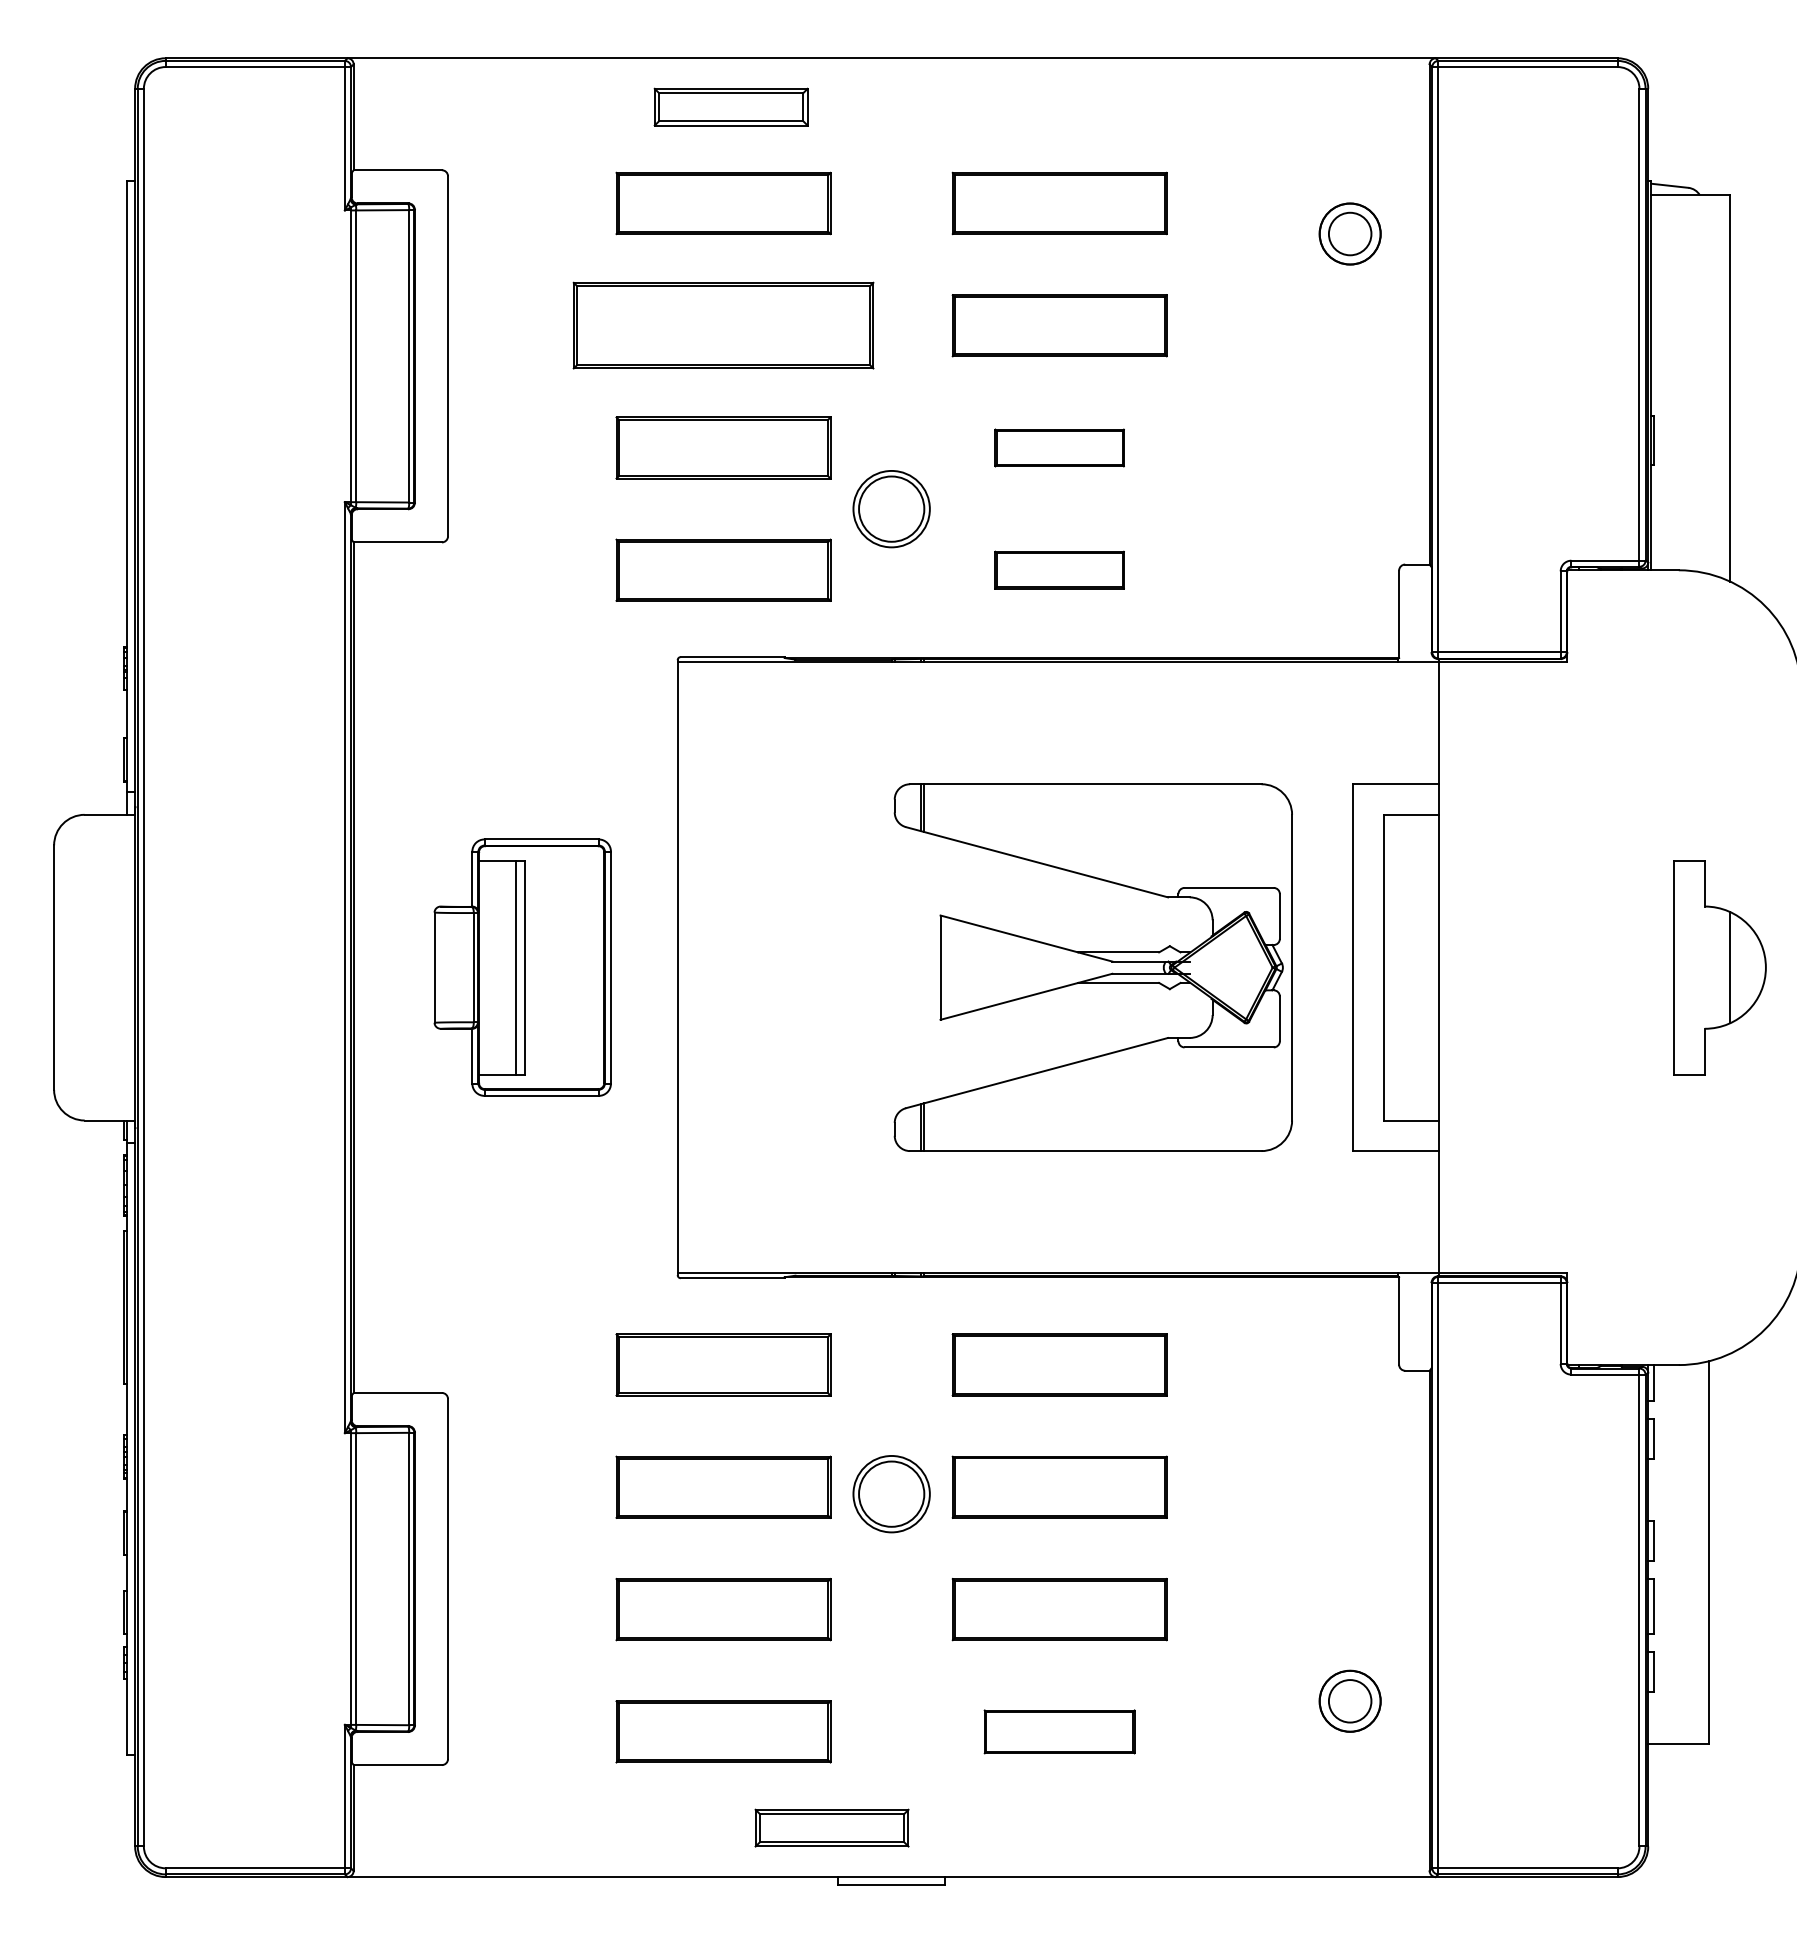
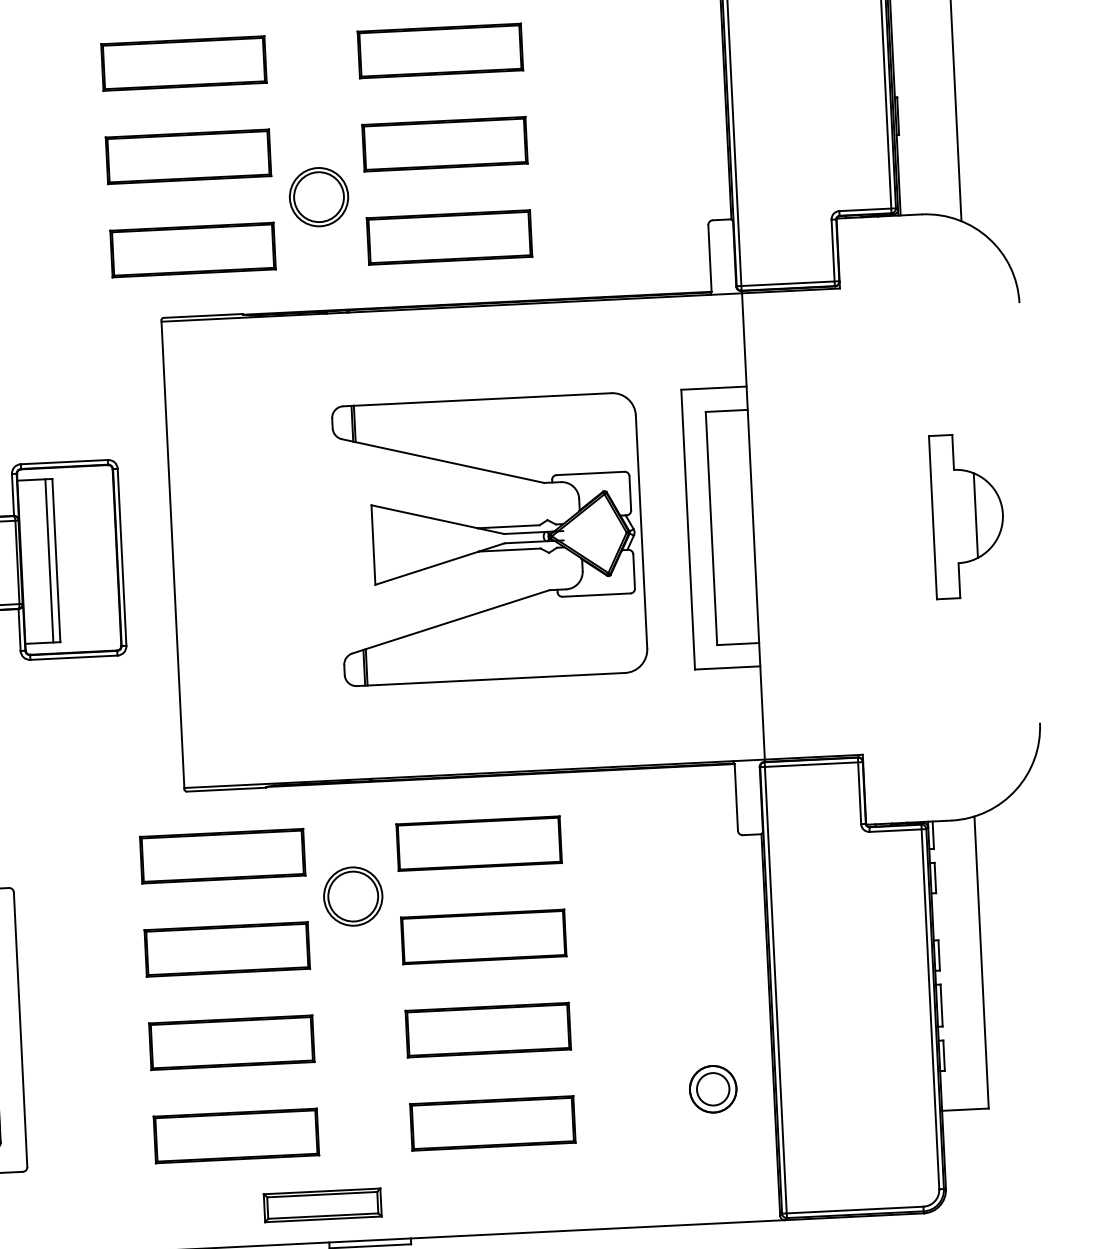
part: (723, 325) -> (183, 63), size x0.71
part: (1059, 447) -> (444, 143), size x1.67
part: (1059, 569) -> (449, 236), size x1.67
part: (891, 1494) -> (353, 896), moved
part: (1059, 1731) -> (492, 1123), size x1.43

